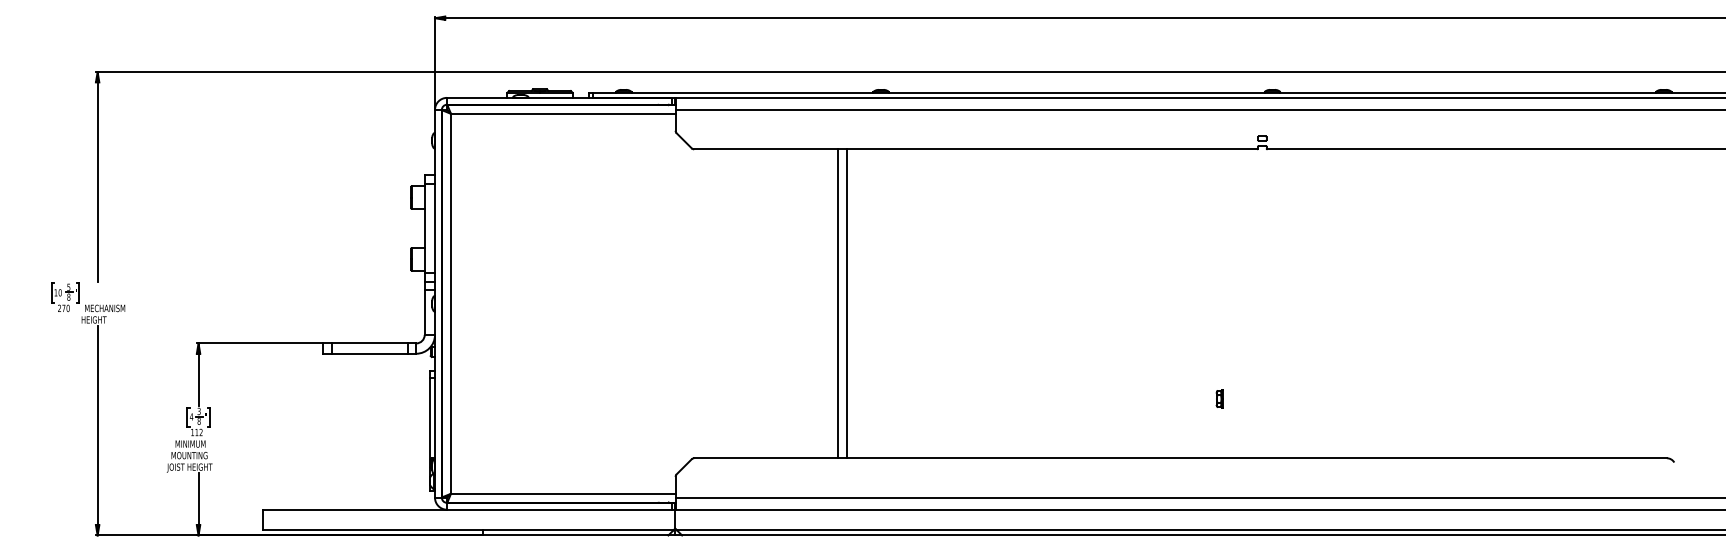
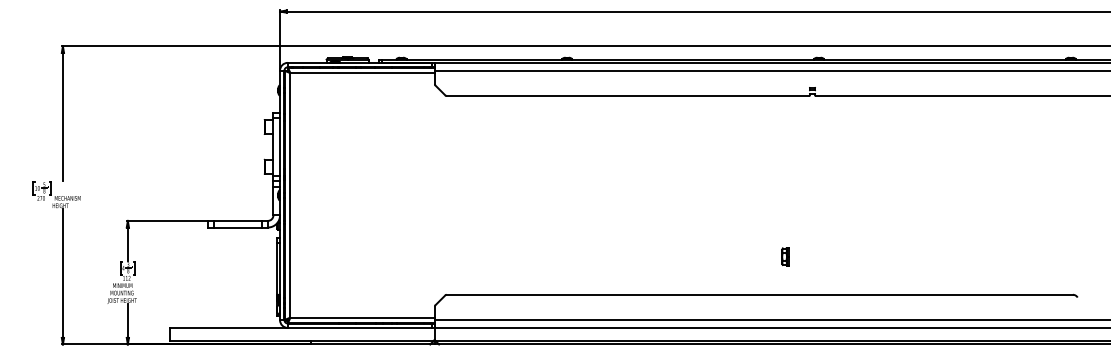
line: (838, 303) -> (539, 195), removed
line: (847, 303) -> (545, 195), removed
part: (1218, 398) -> (784, 256), size x1.6

